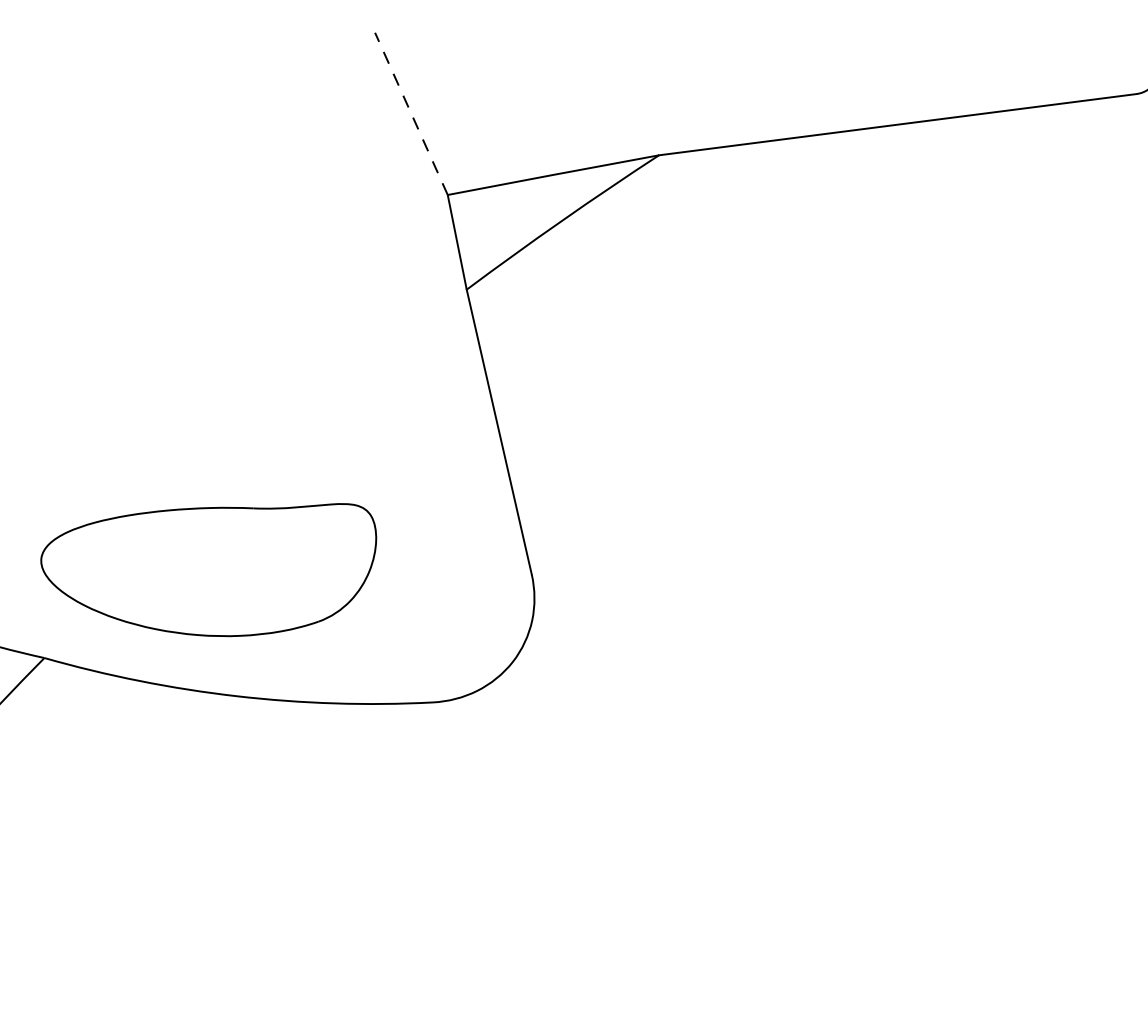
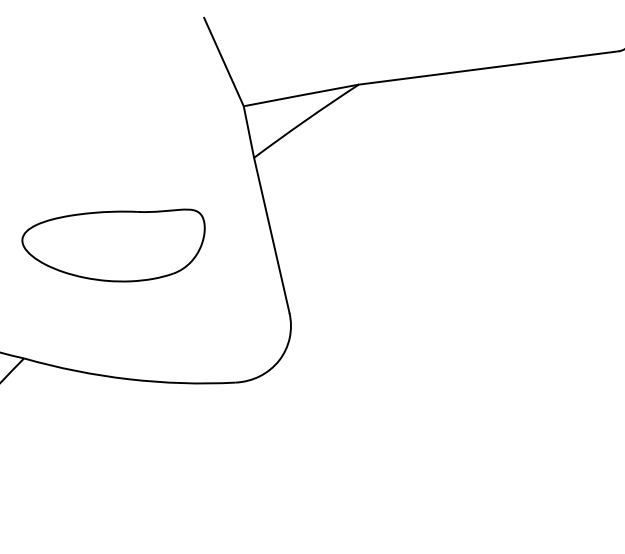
line: (410, 112) -> (223, 61), dashed -> solid
part: (208, 570) -> (113, 245), moved

